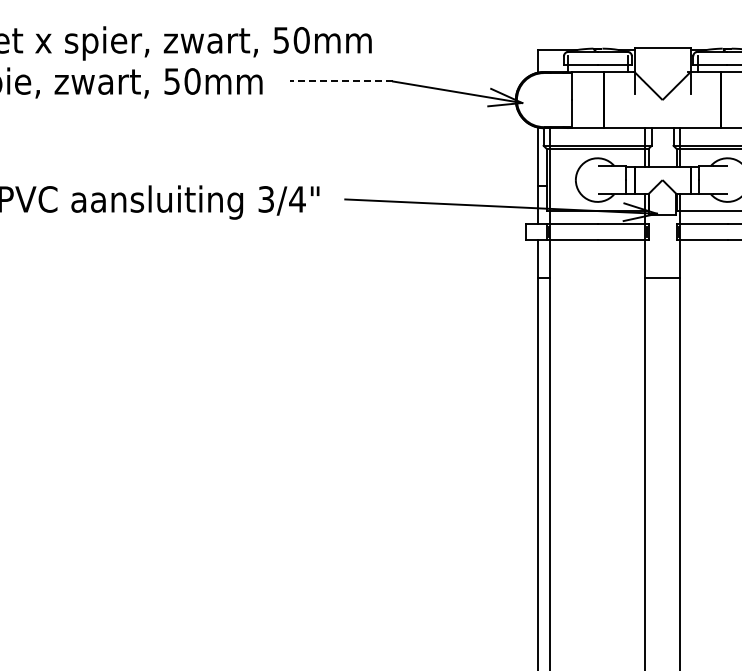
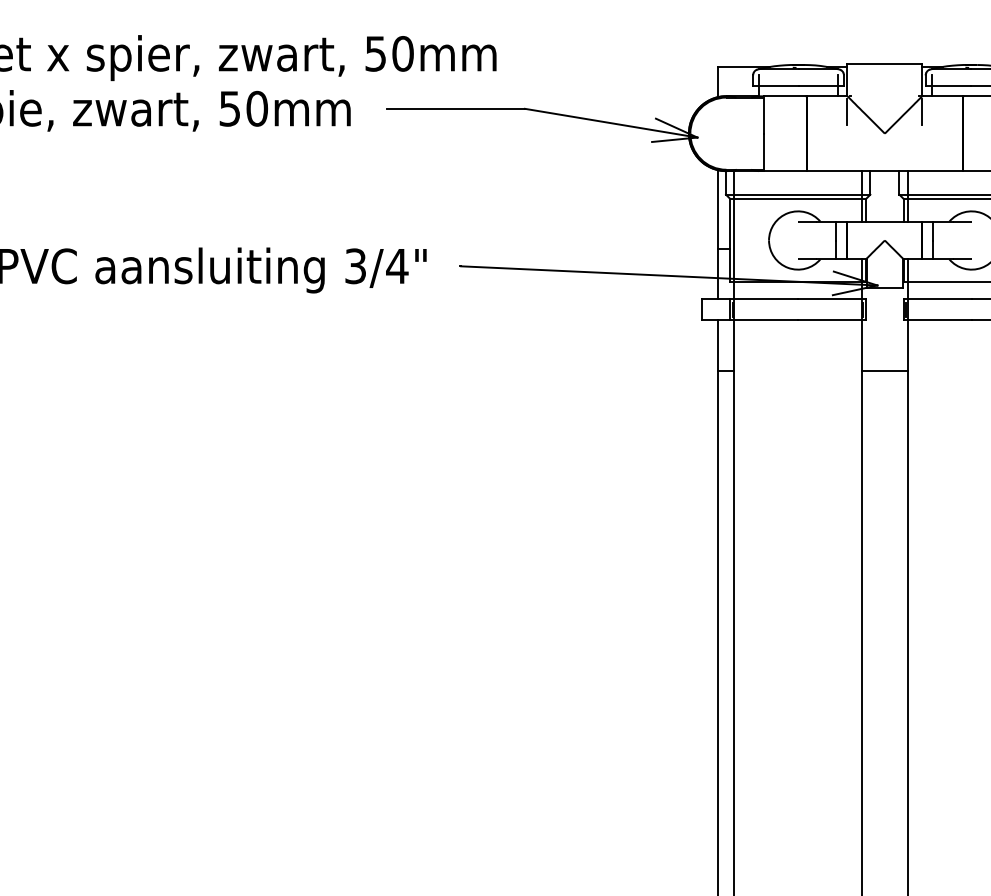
line: (341, 81) -> (456, 108), dashed -> solid

